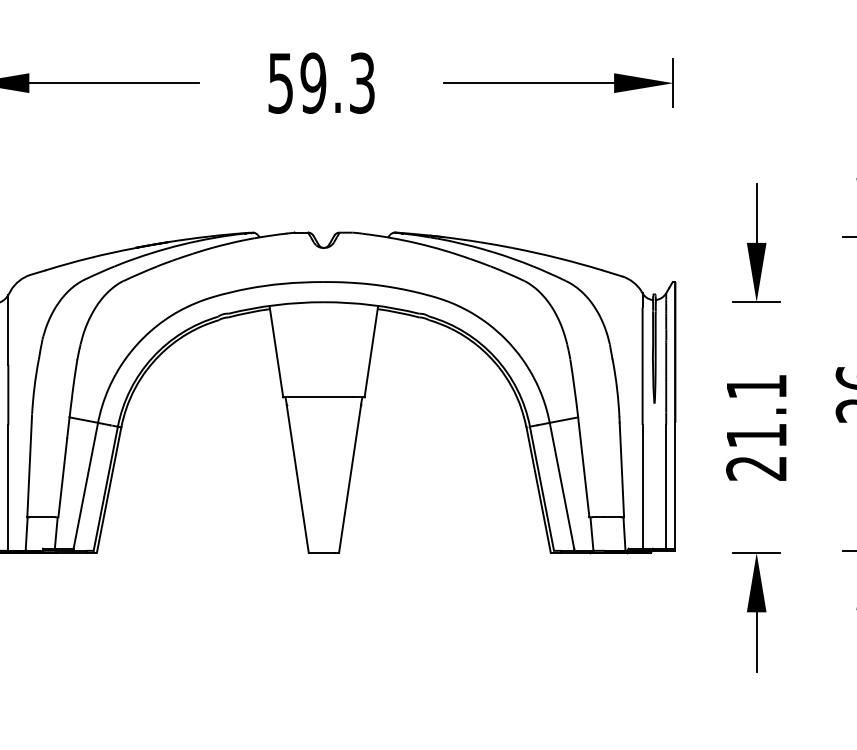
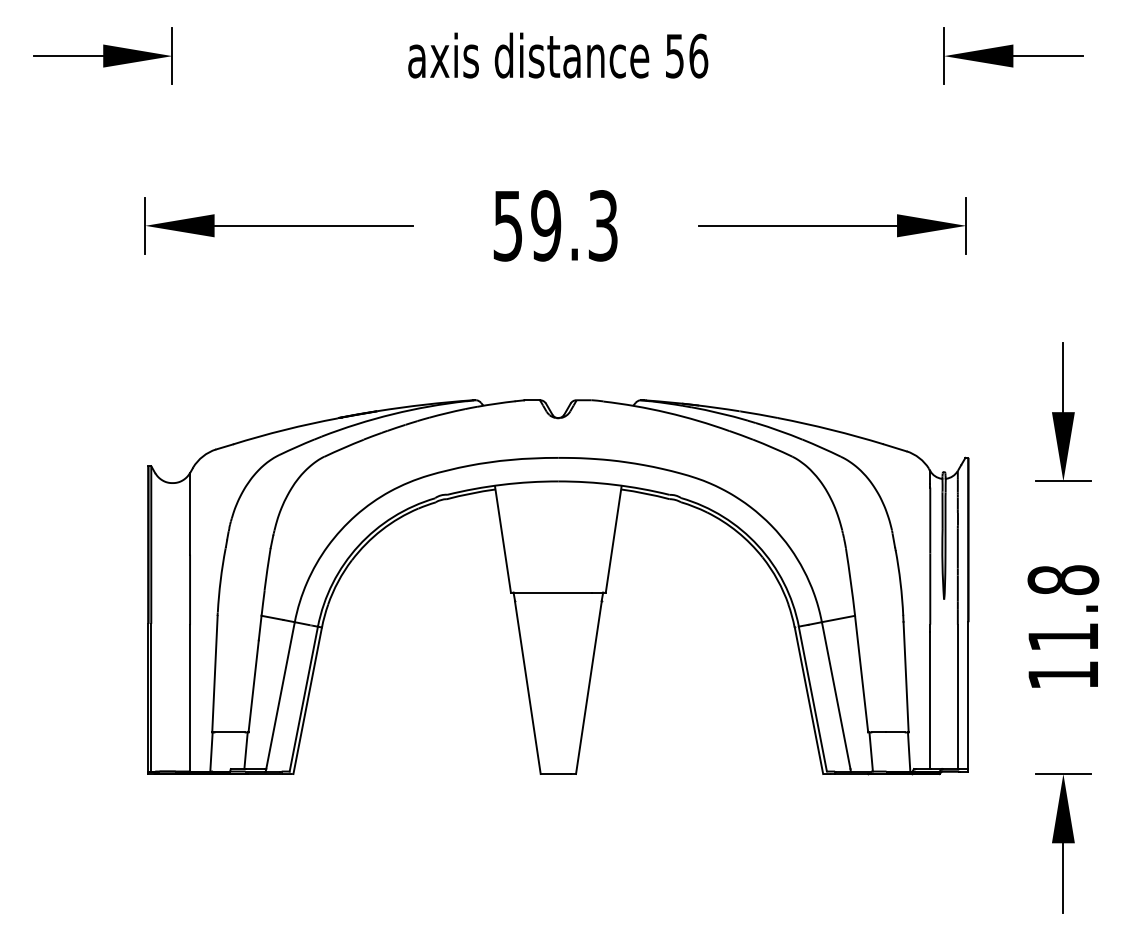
text: (756, 427) -> (1063, 627), 21.1 -> 11.8

